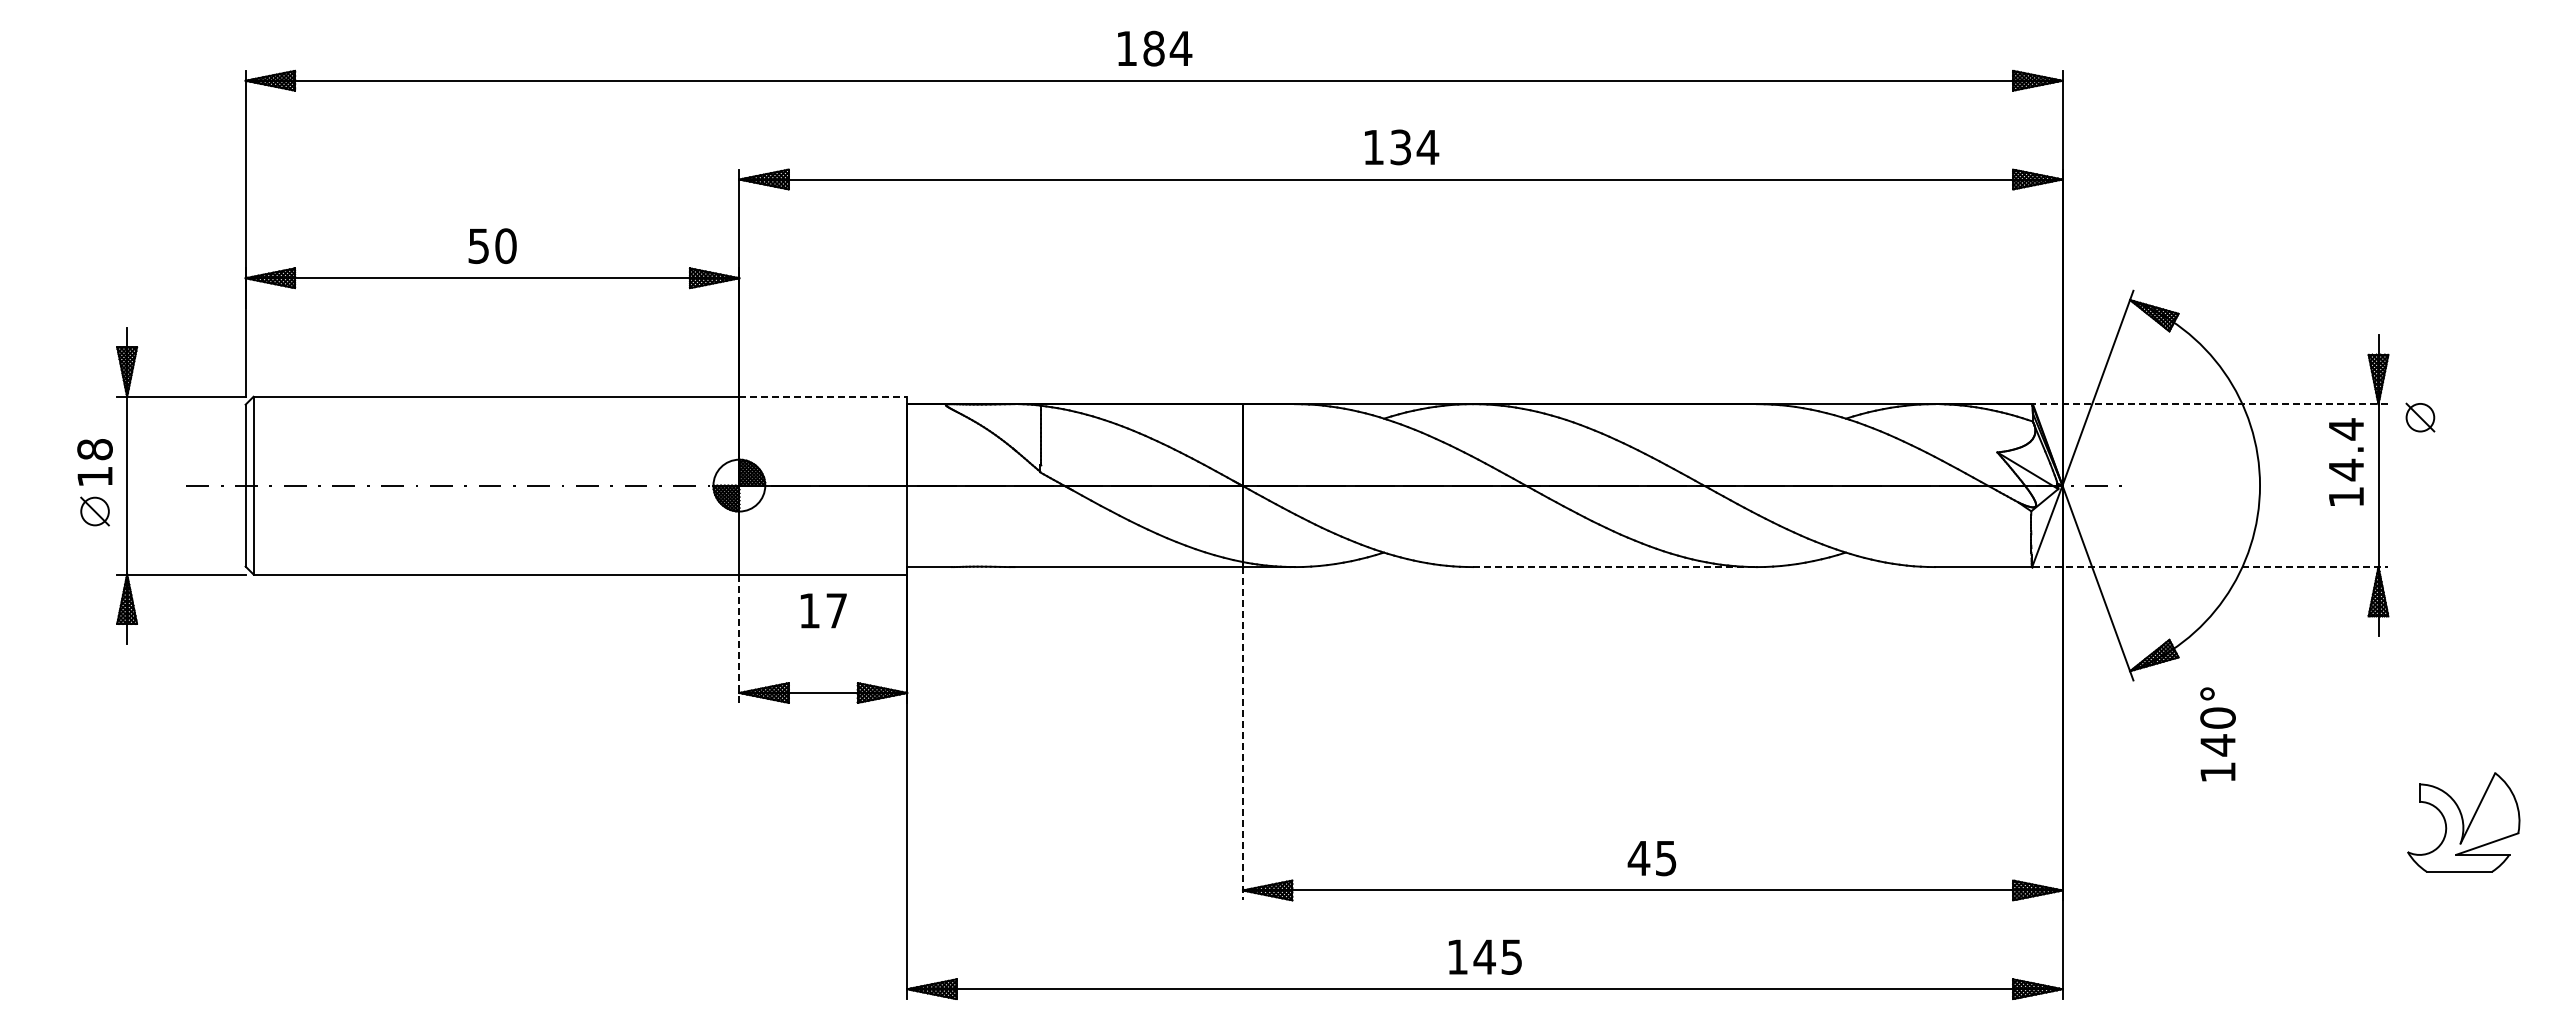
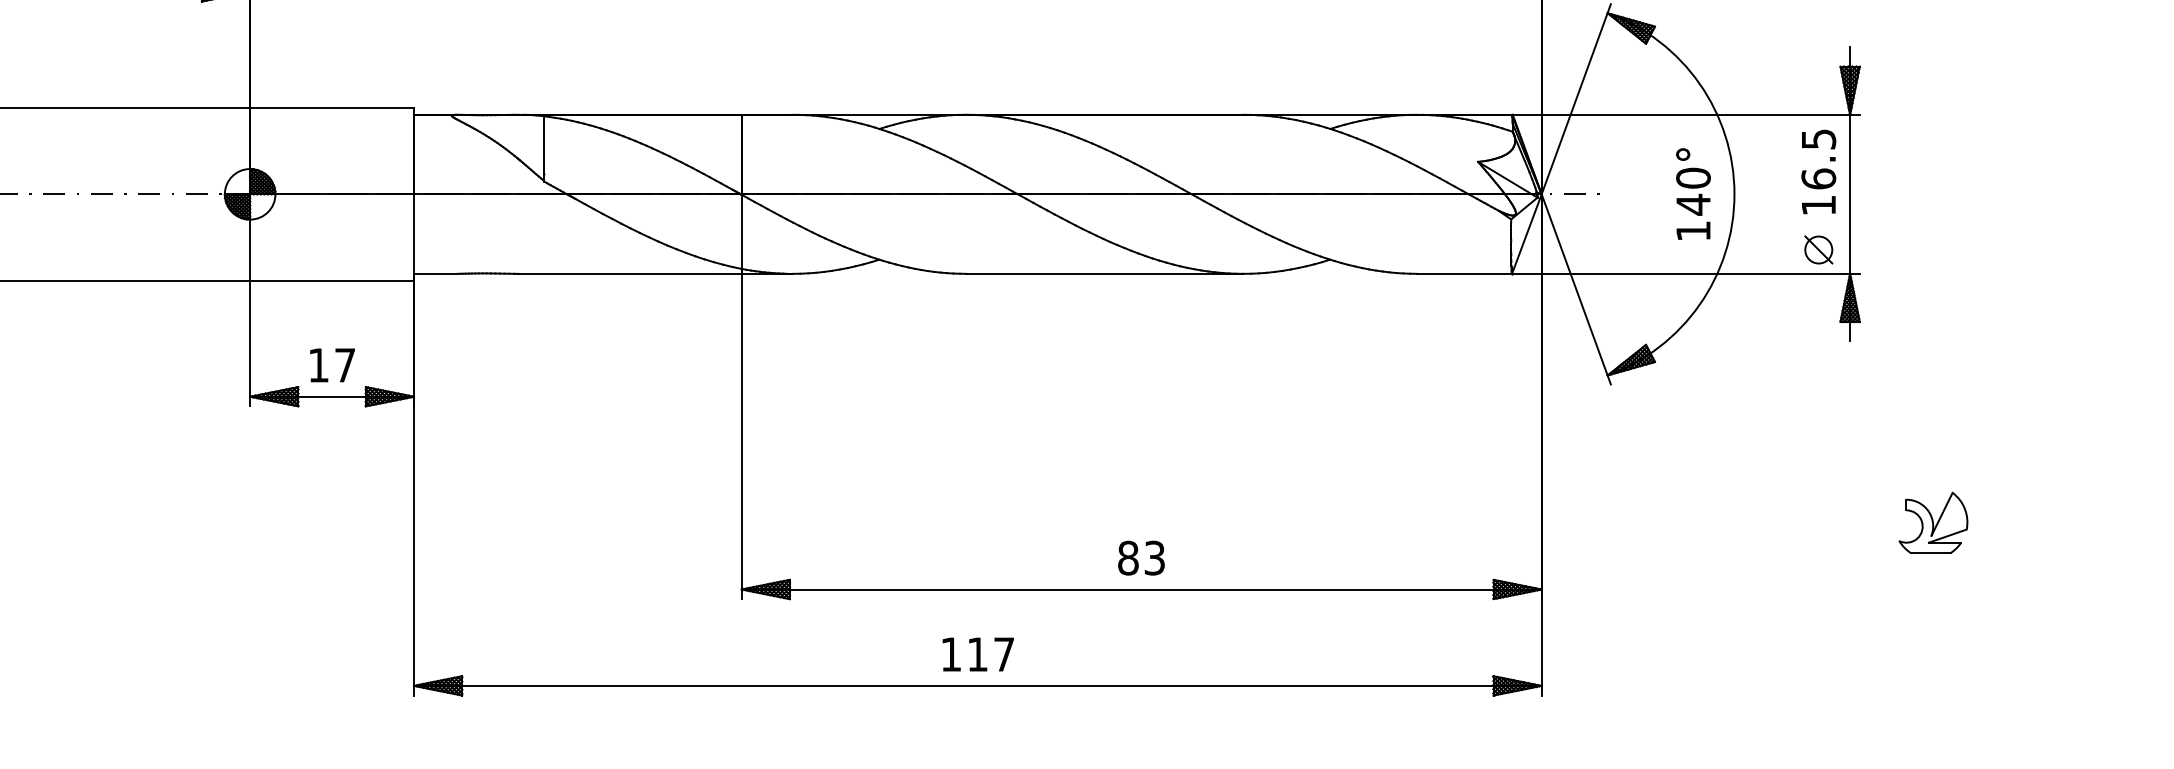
line: (823, 396) -> (332, 107), dashed -> solid
line: (2210, 404) -> (1686, 115), dashed -> solid
part: (2420, 417) -> (1818, 249), moved
text: (2346, 449) -> (1818, 159), 14.4 -> 16.5
line: (1614, 567) -> (1104, 274), dashed -> solid
line: (2210, 567) -> (1686, 274), dashed -> solid
text: (823, 610) -> (332, 365), moved
line: (739, 639) -> (250, 344), dashed -> solid
line: (1242, 733) -> (741, 436), dashed -> solid
text: (2217, 734) -> (1692, 194), moved
part: (2463, 821) -> (1933, 522), size x0.62
text: (1651, 858) -> (1140, 558), 45 -> 83
text: (1497, 956) -> (990, 653), 145 -> 117

